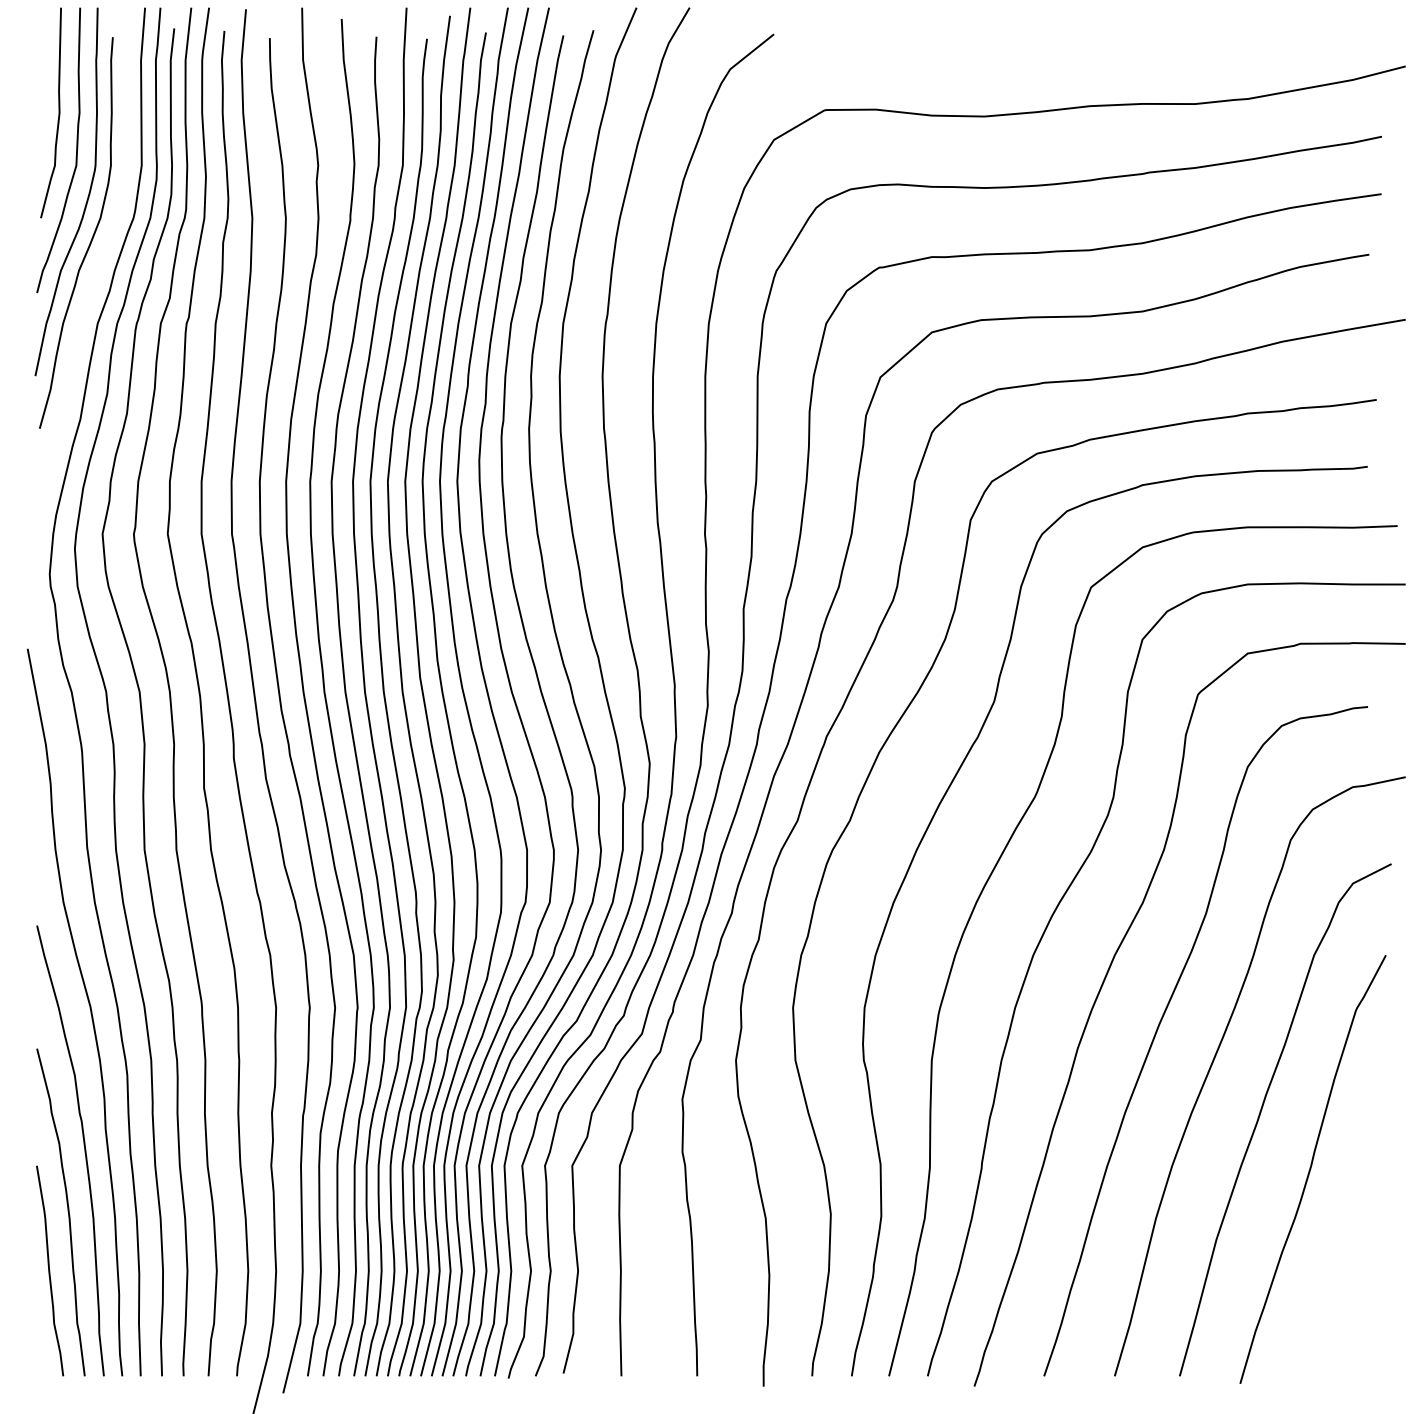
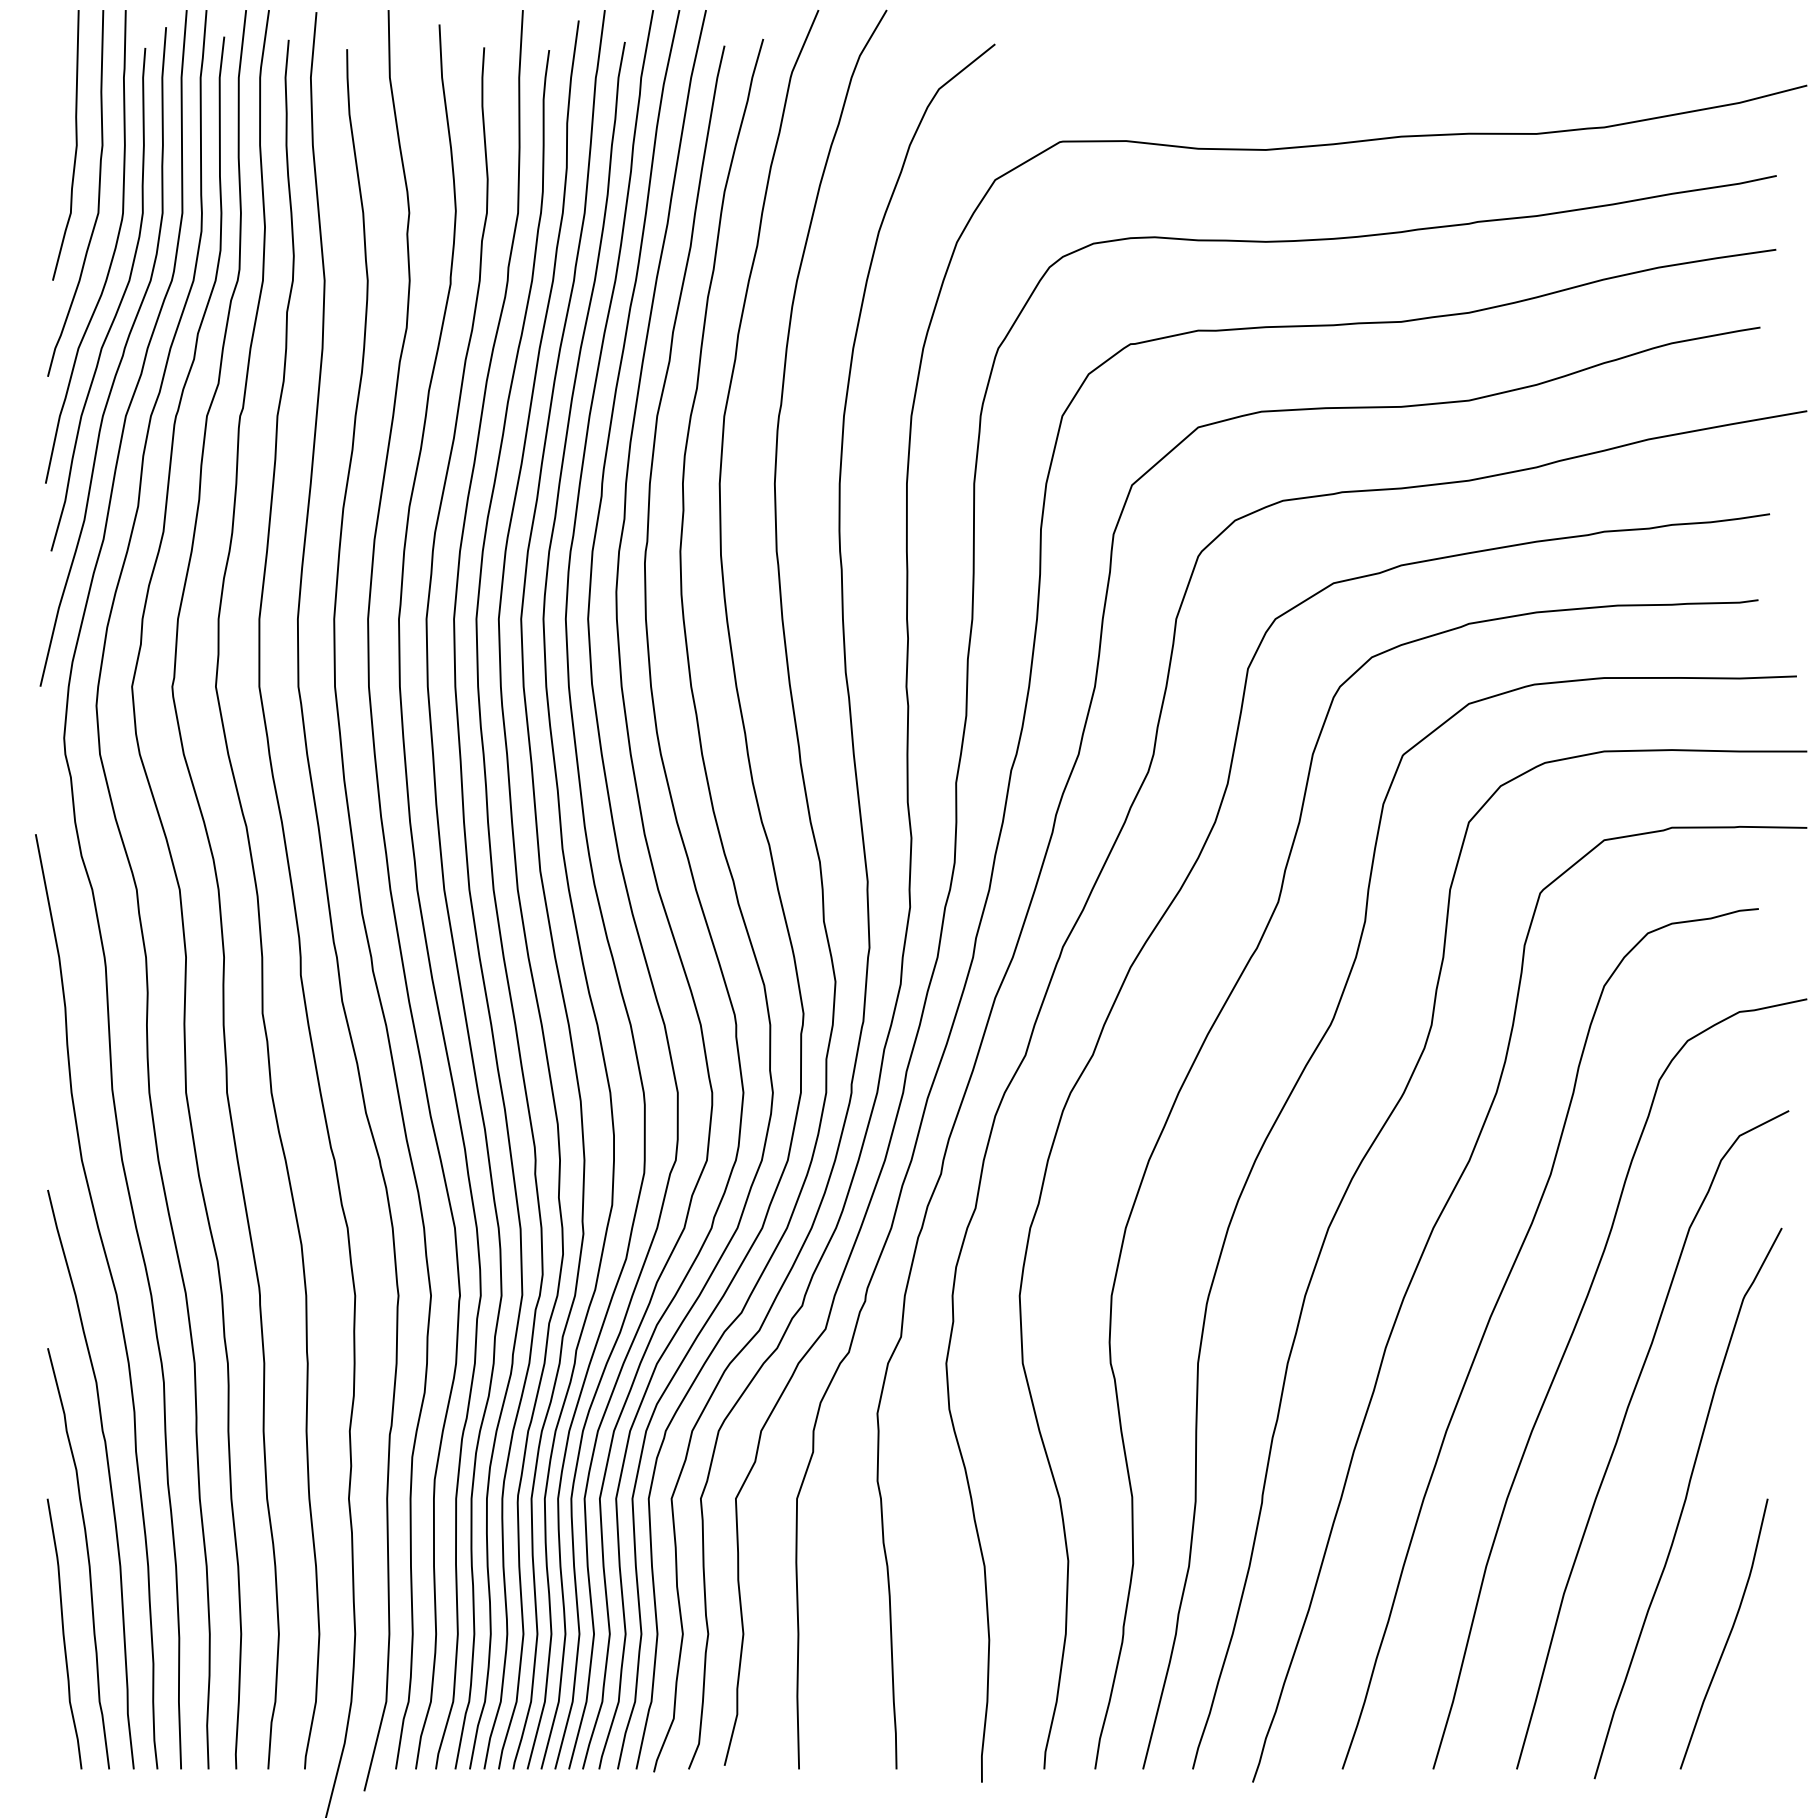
curve: (92, 281) -> (119, 362), added
curve: (1344, 1270) -> (1728, 1633), added

